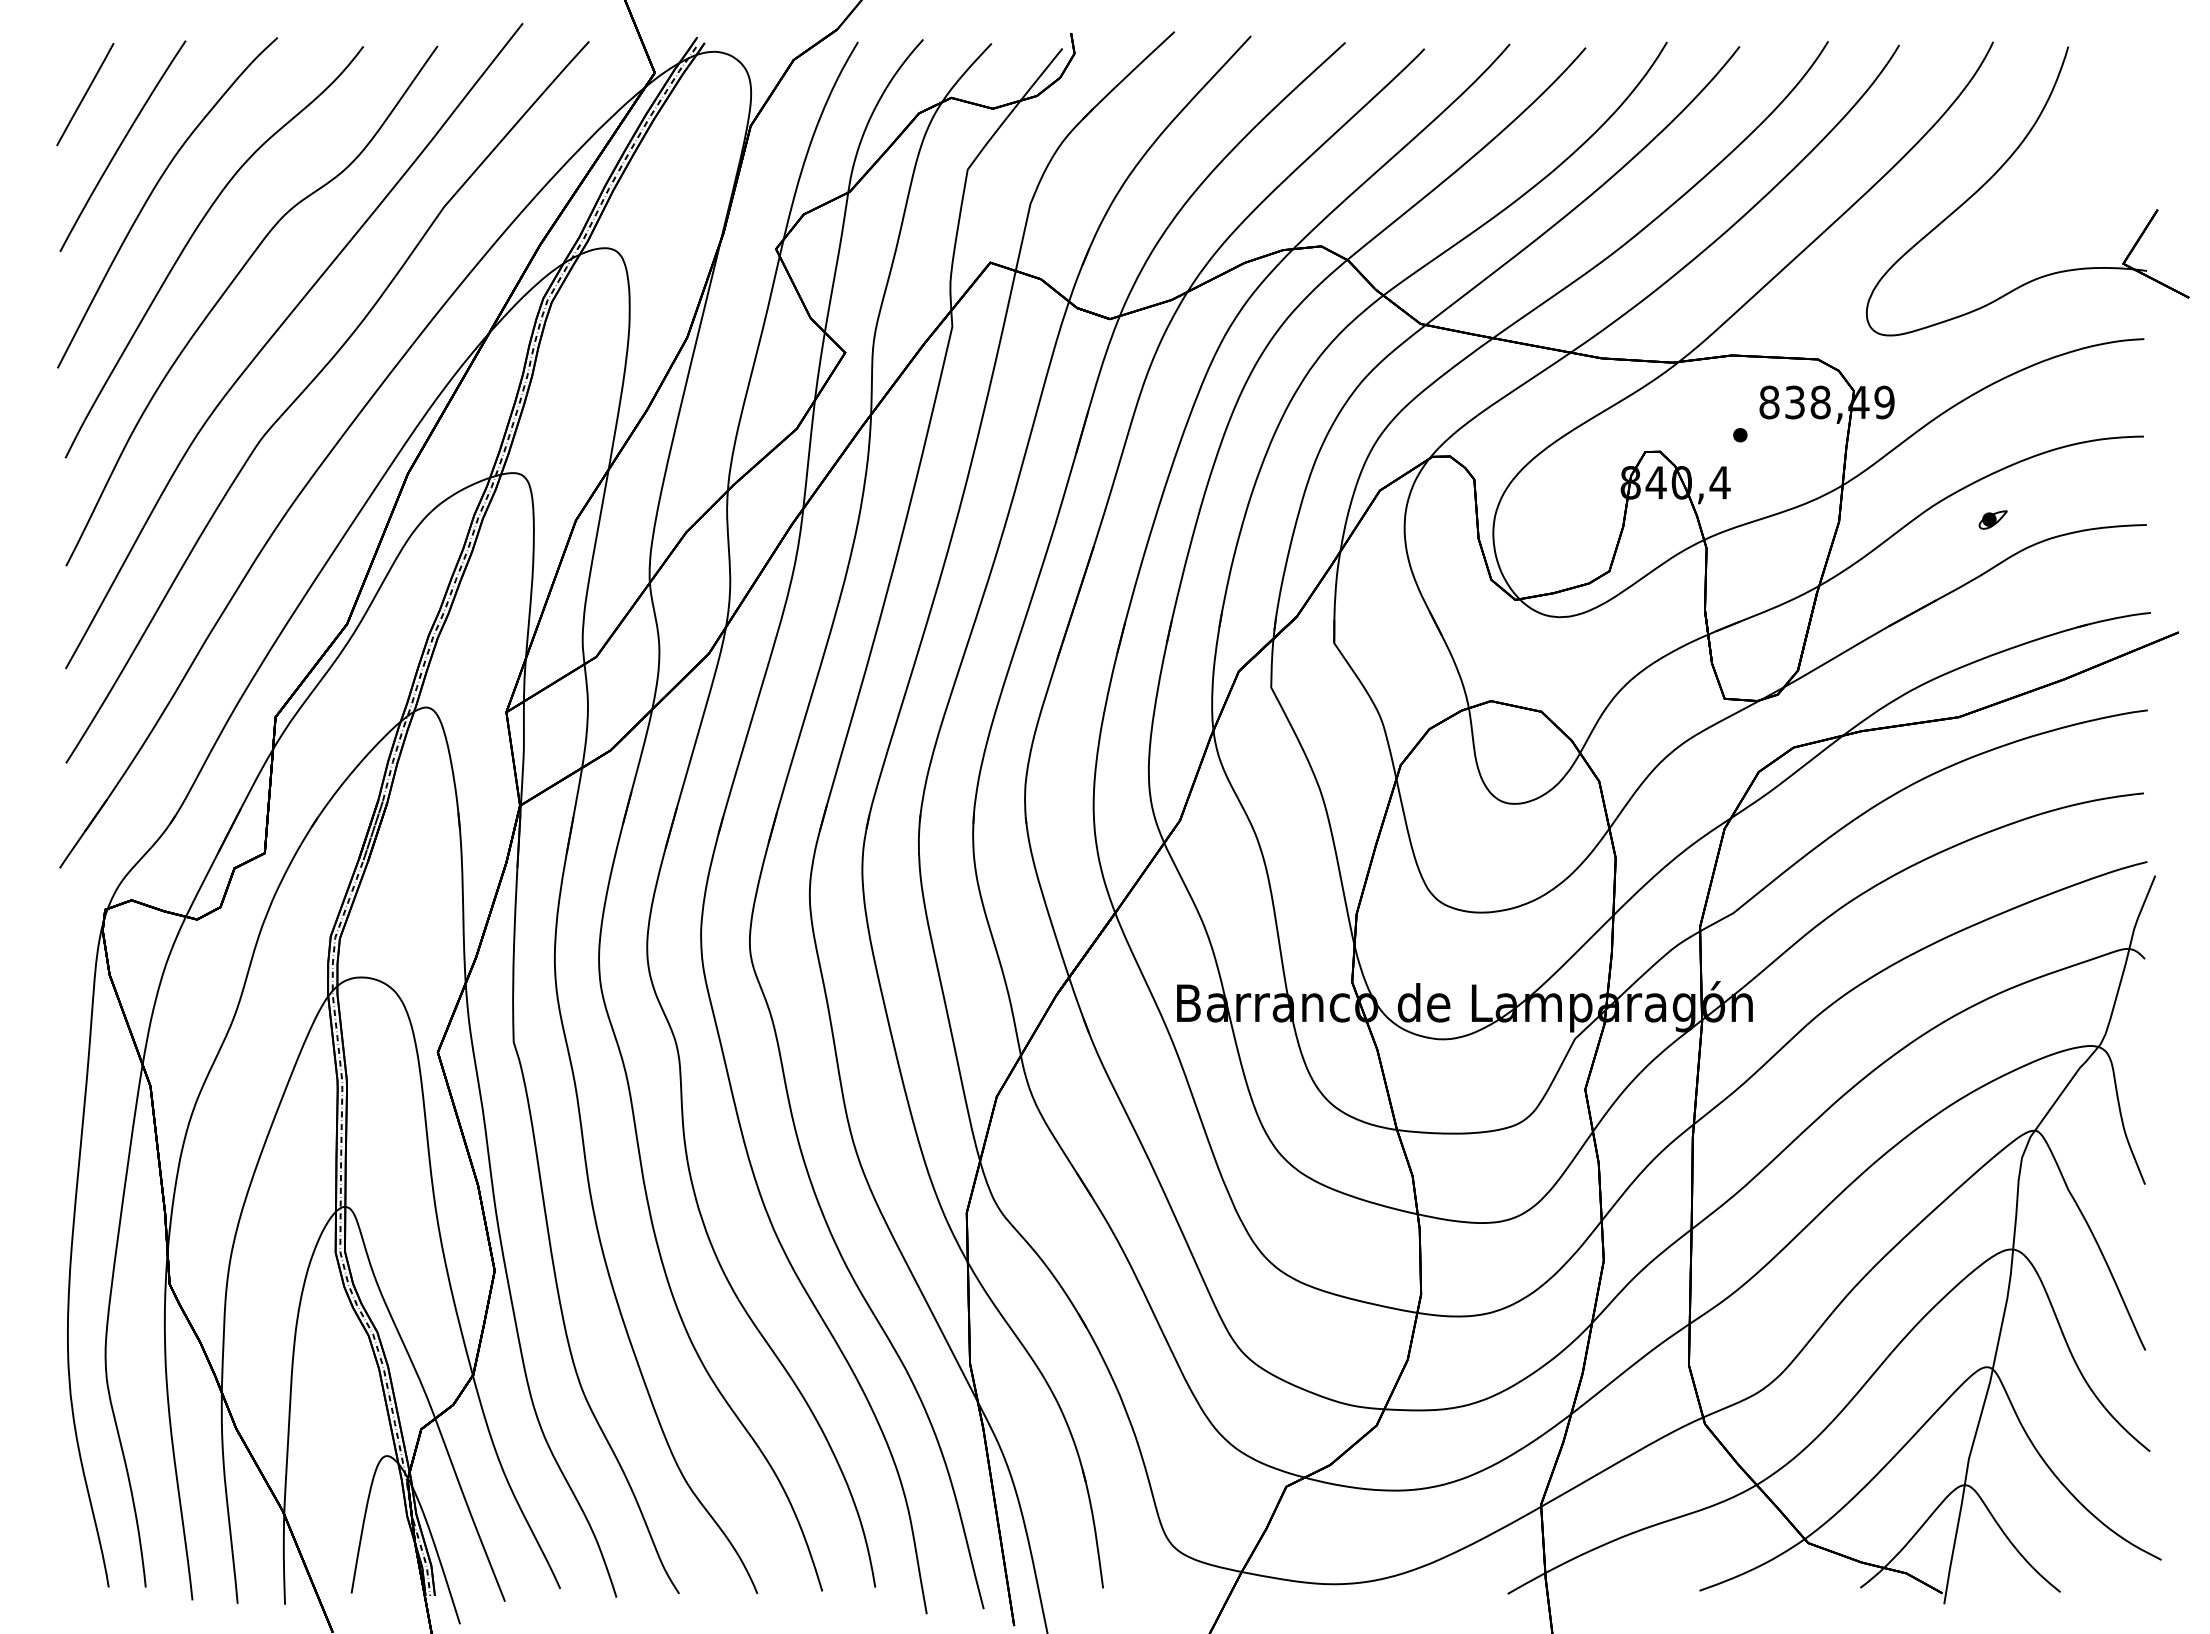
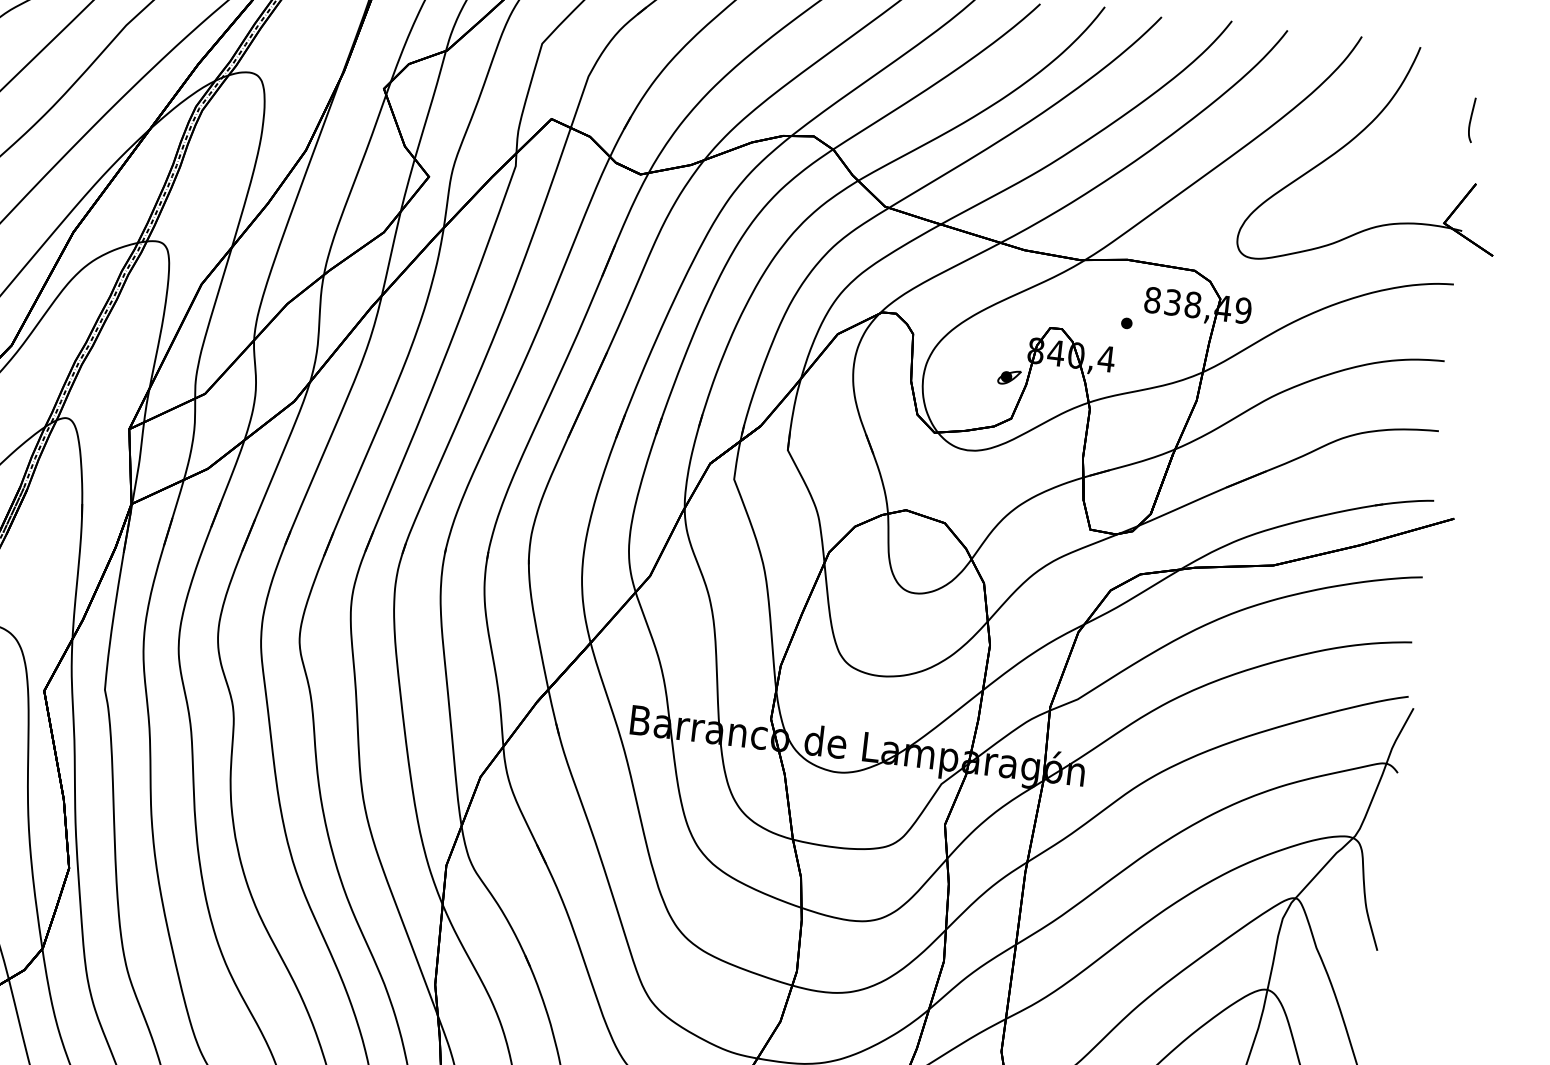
curve: (2142, 130) -> (1471, 119), added
part: (1992, 519) -> (1008, 377), moved

